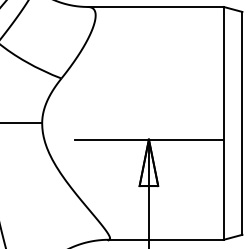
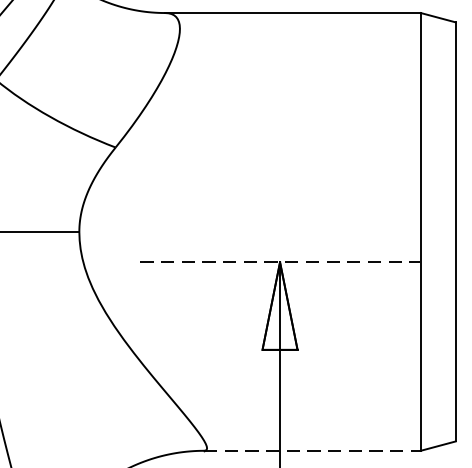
line: (149, 139) -> (281, 262), solid -> dashed
line: (166, 239) -> (313, 450), solid -> dashed

